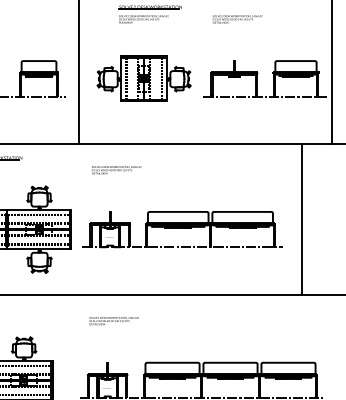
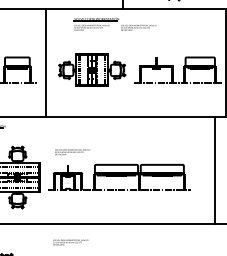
text: (237, 19) -> (138, 27), moved
text: (116, 170) -> (72, 152), moved
line: (301, 219) -> (214, 170), moved

